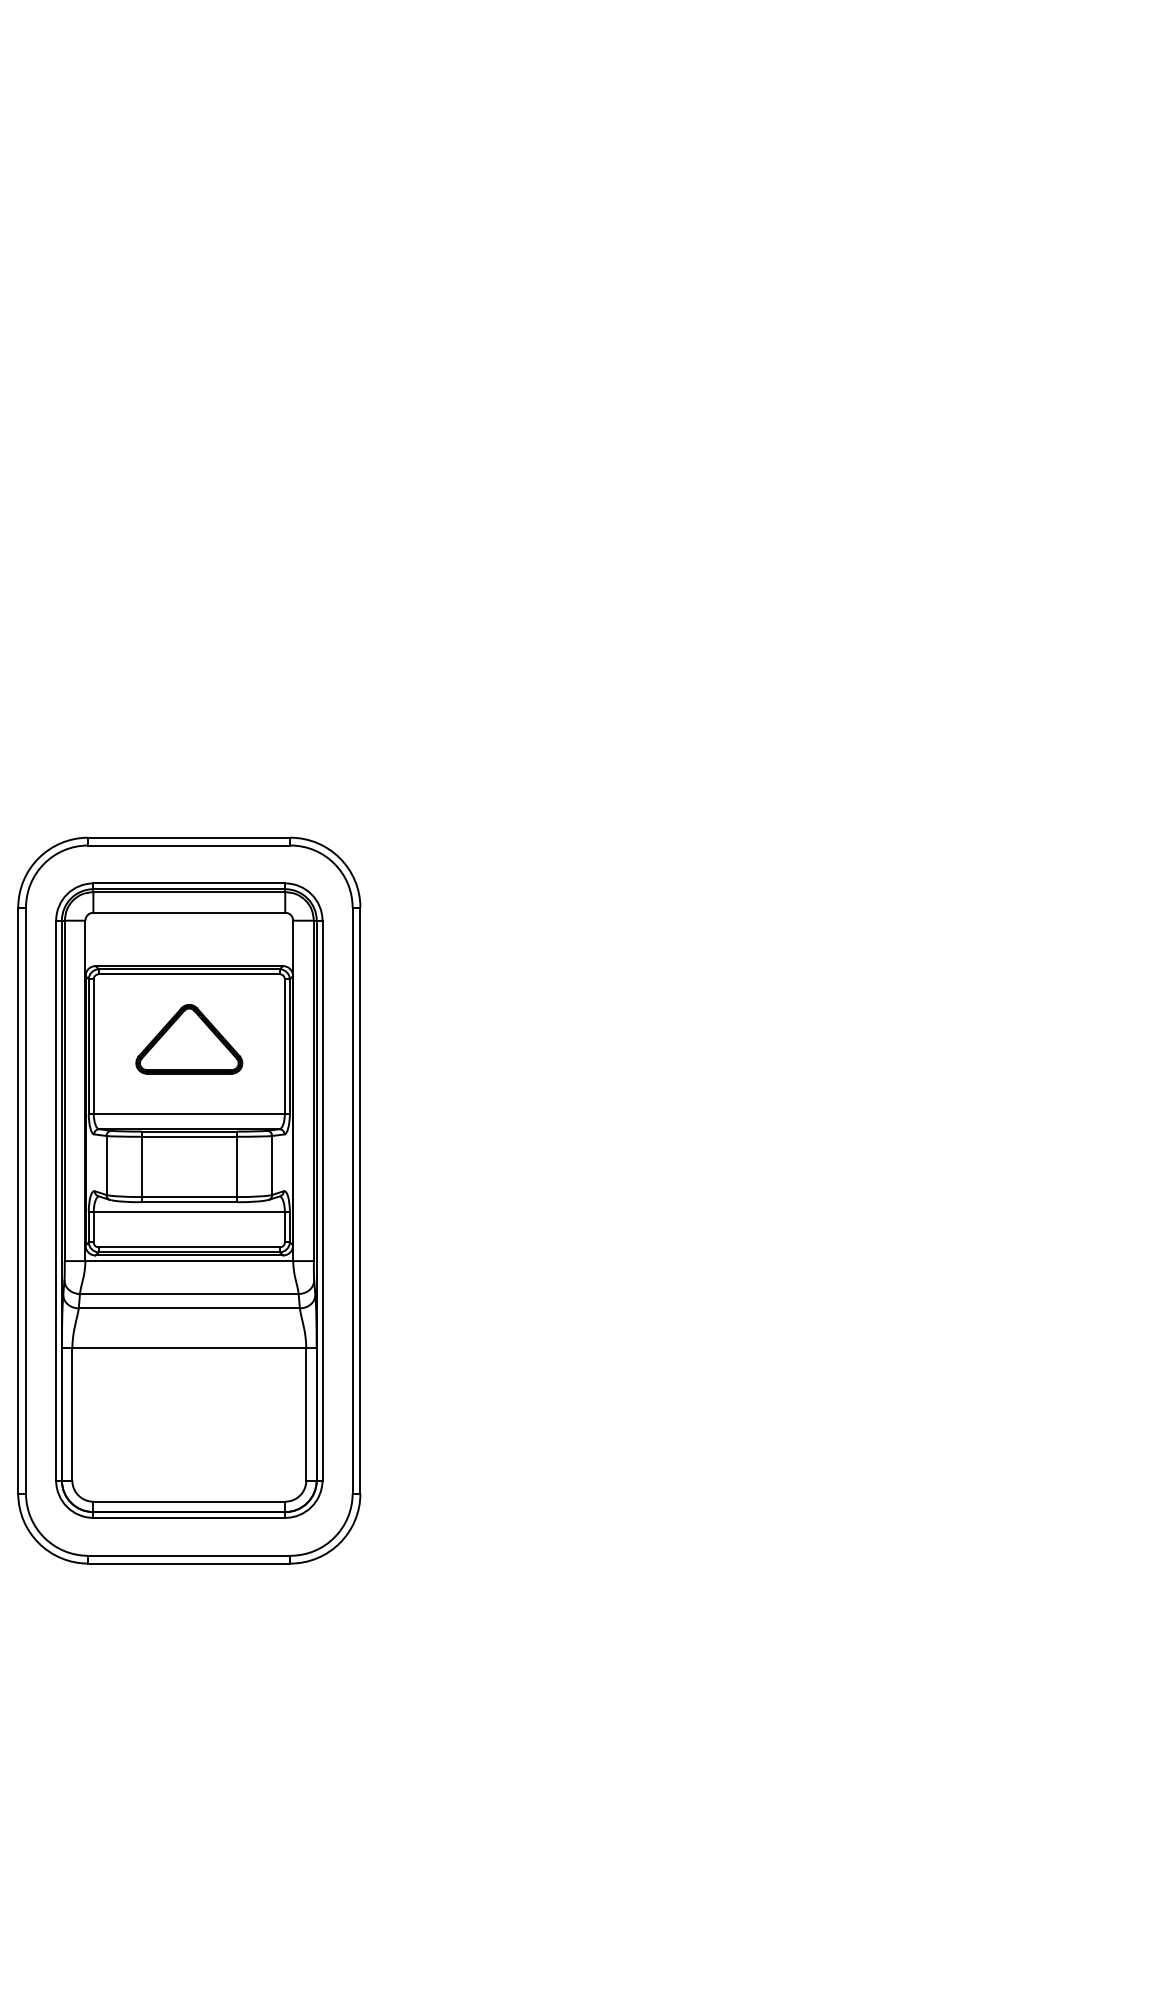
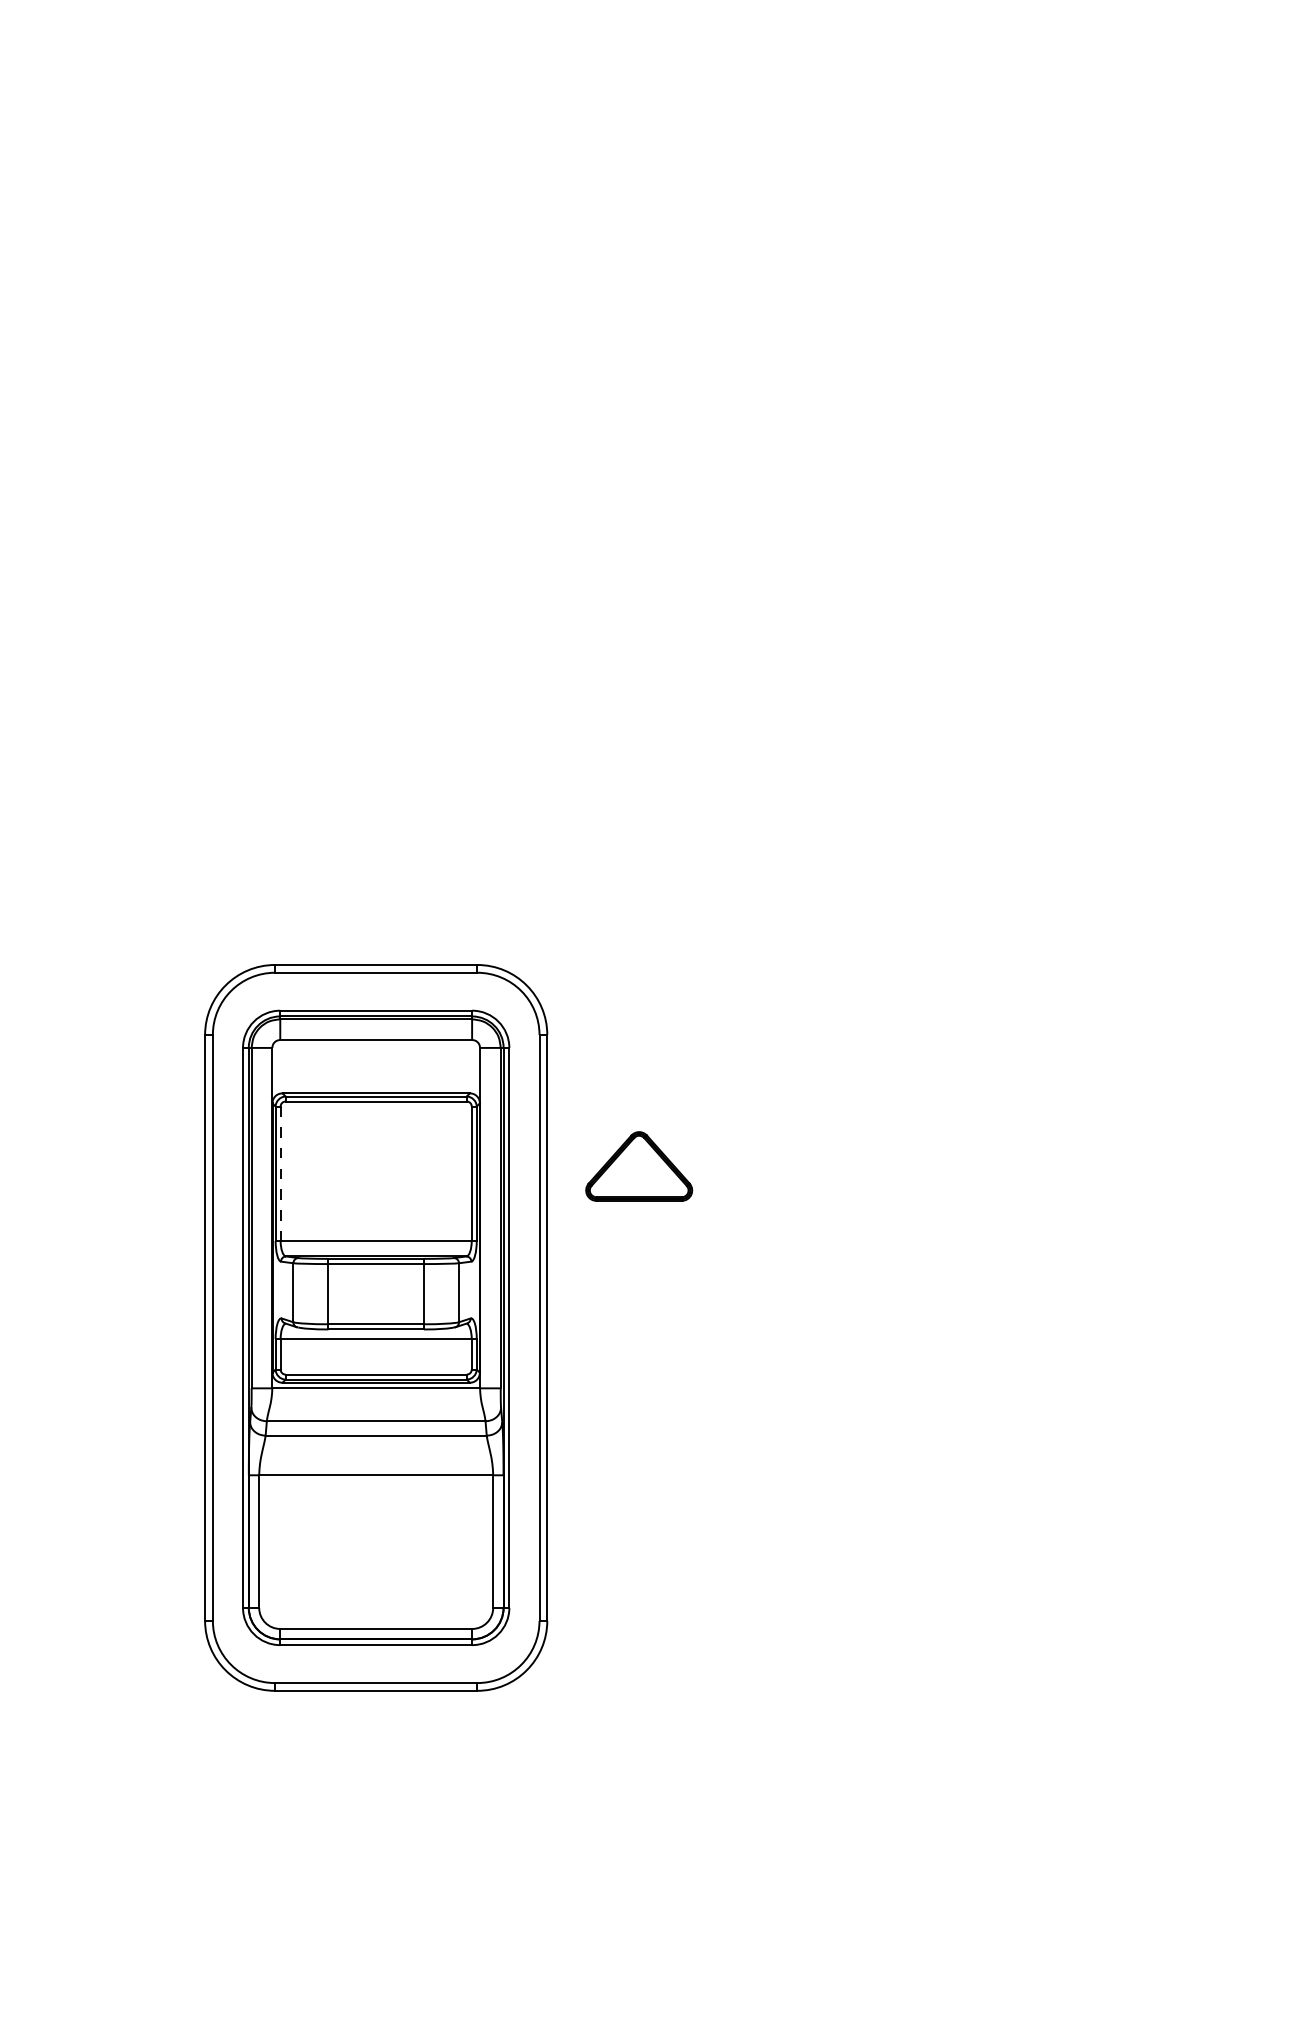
part: (189, 1039) -> (639, 1166), moved
line: (93, 1047) -> (280, 1174), solid -> dashed

